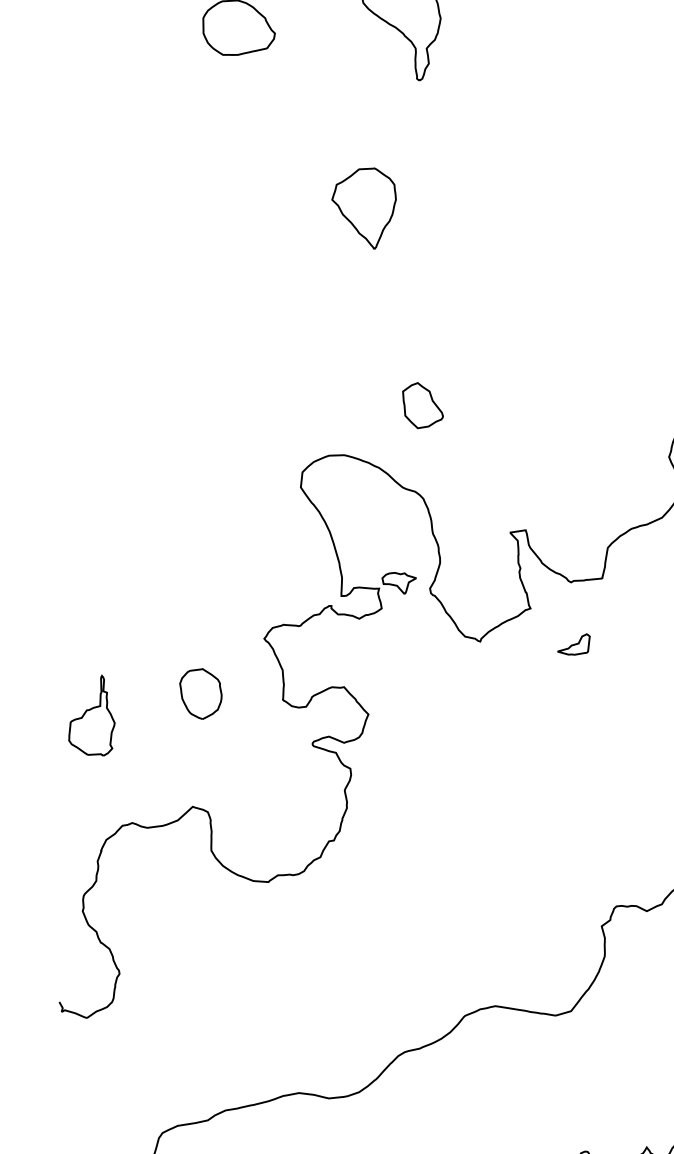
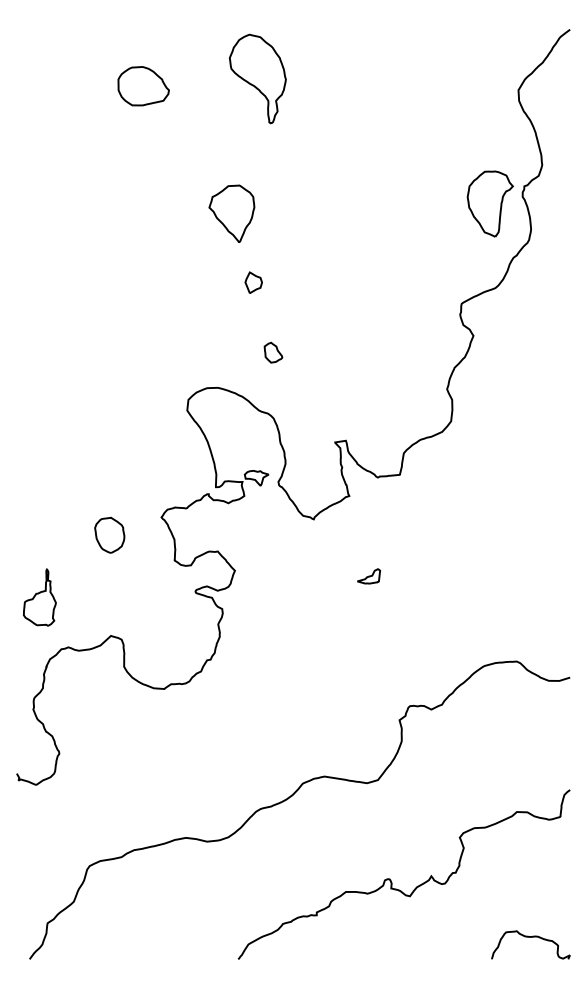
part: (394, 305) -> (253, 282), added
part: (423, 405) -> (273, 352), size x0.62
part: (574, 644) -> (369, 576), moved
part: (200, 692) -> (109, 534), moved
part: (91, 715) -> (39, 597), moved

